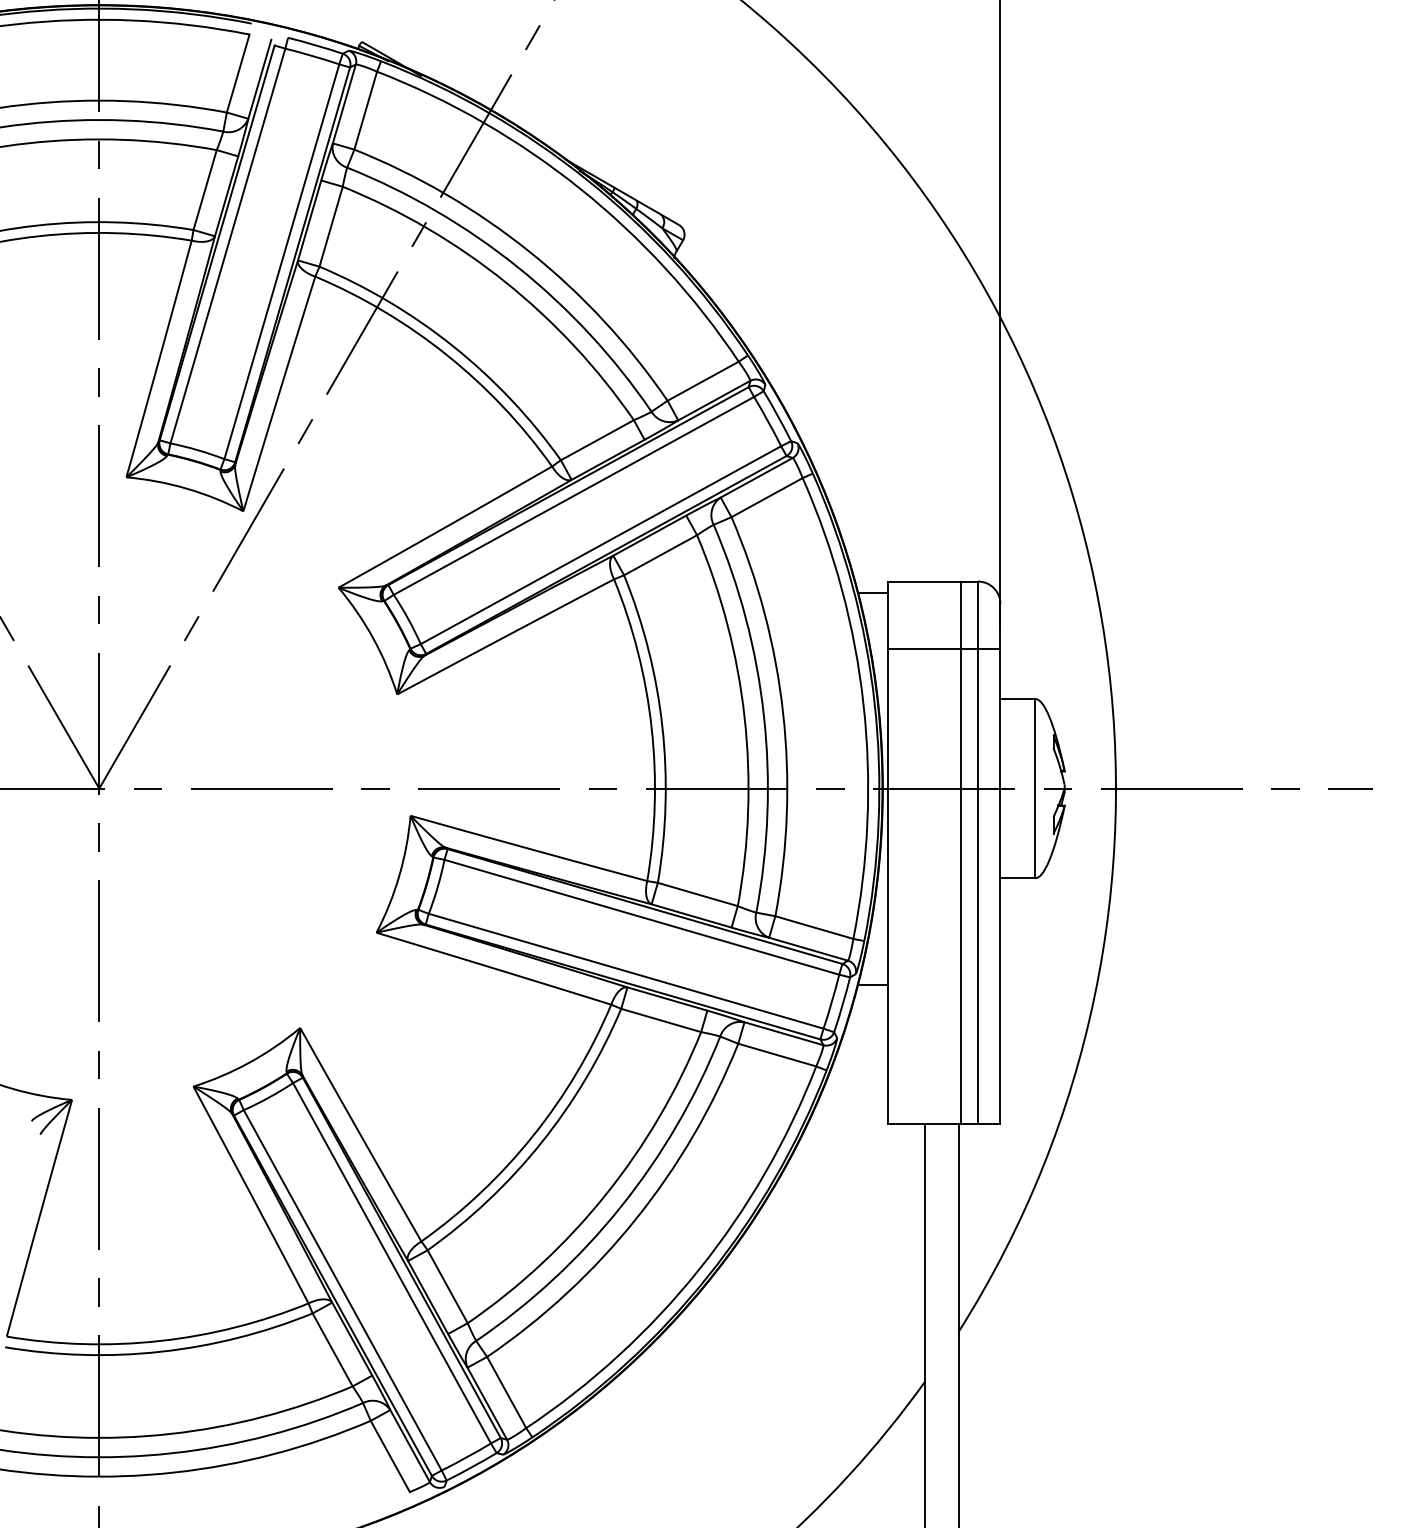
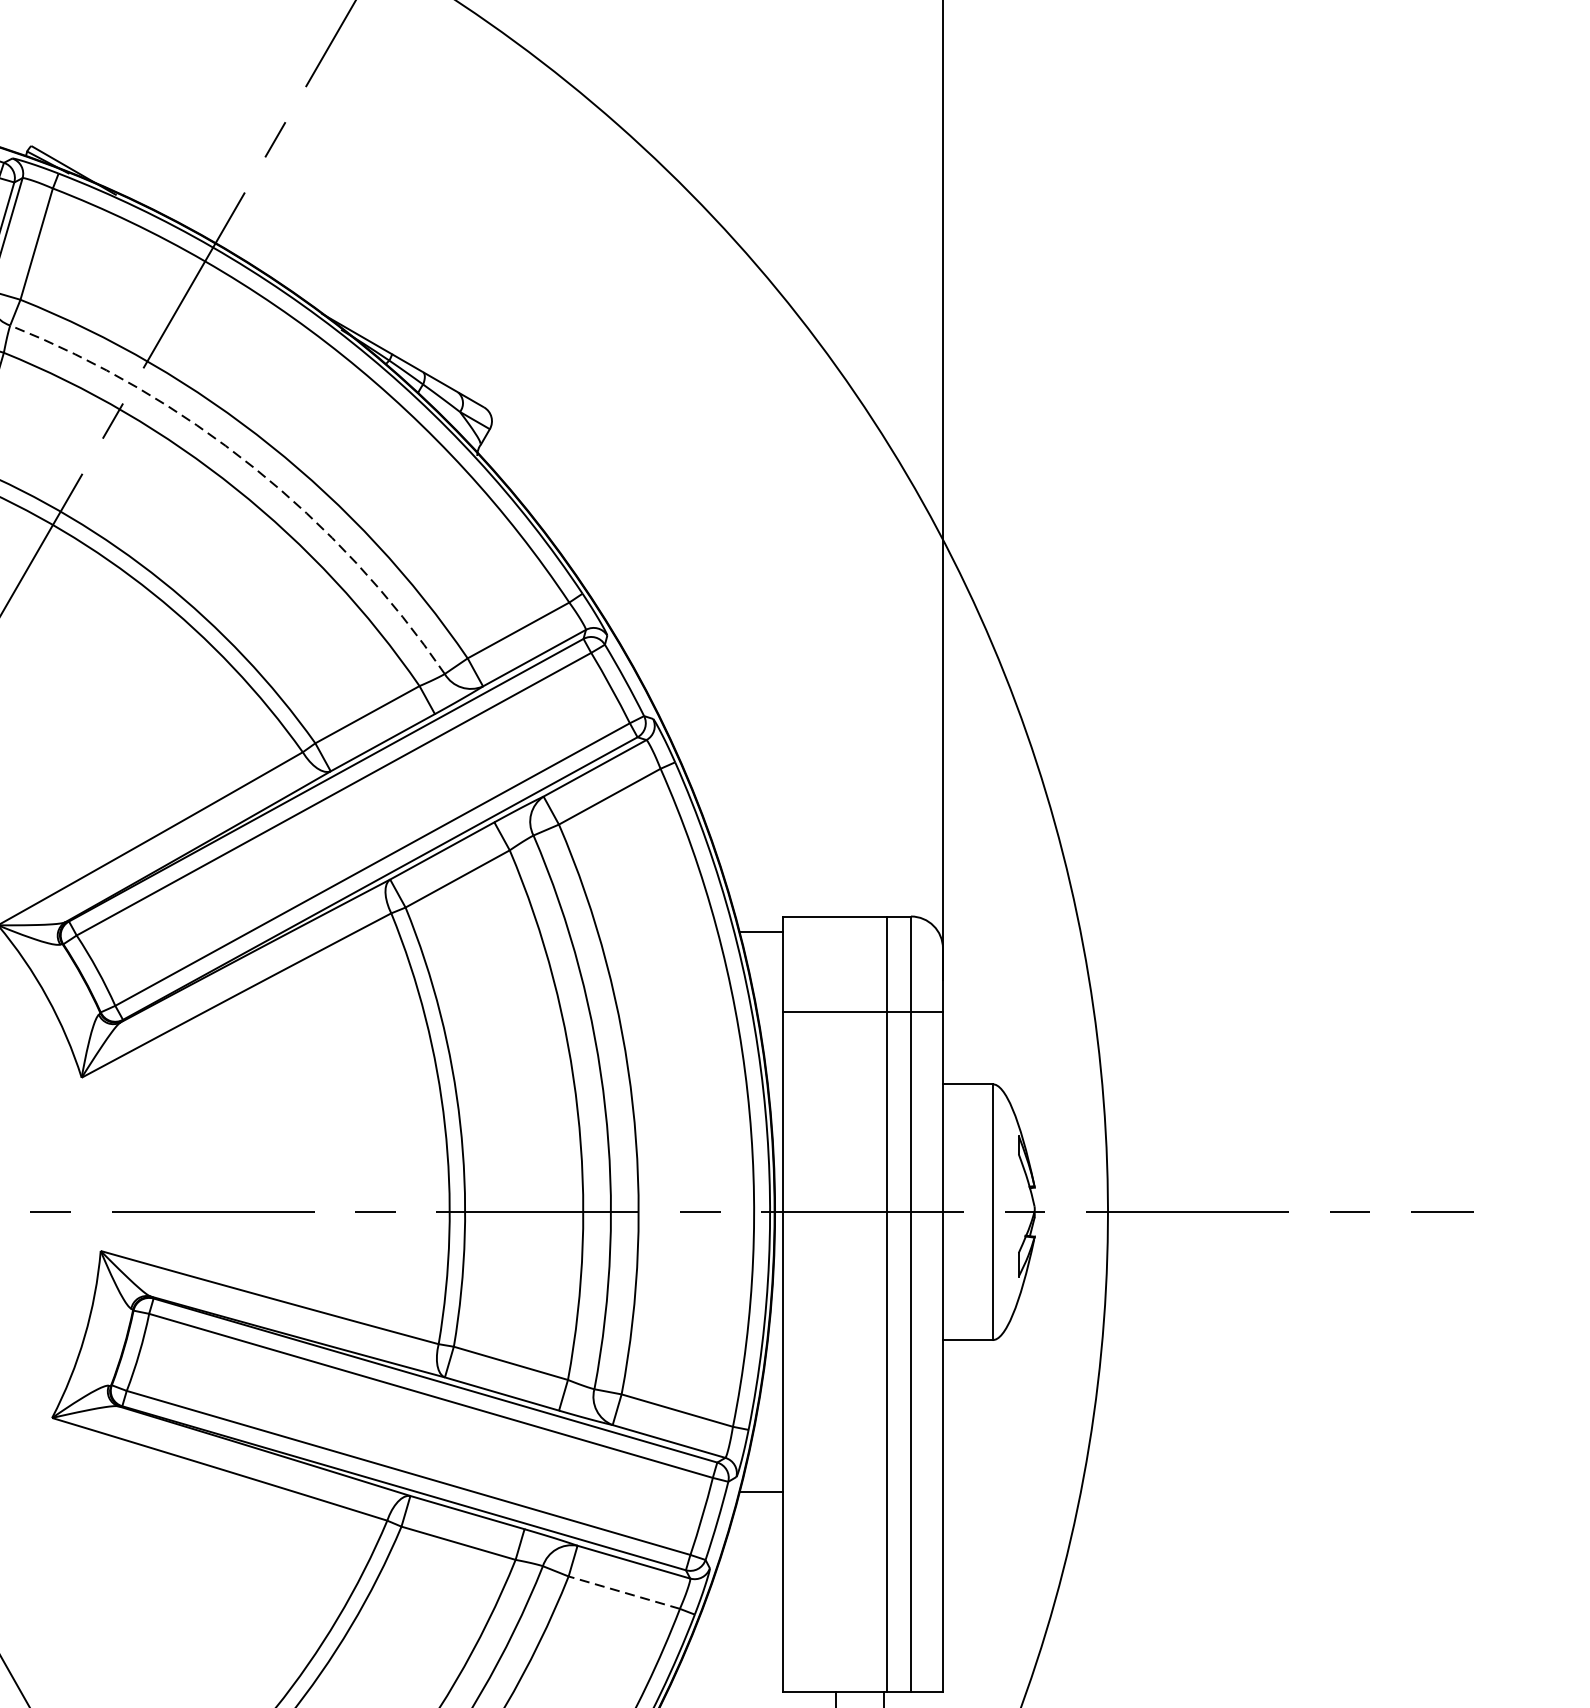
arc: (517, 267) -> (253, 468), solid -> dashed
line: (777, 1055) -> (624, 1593), solid -> dashed

